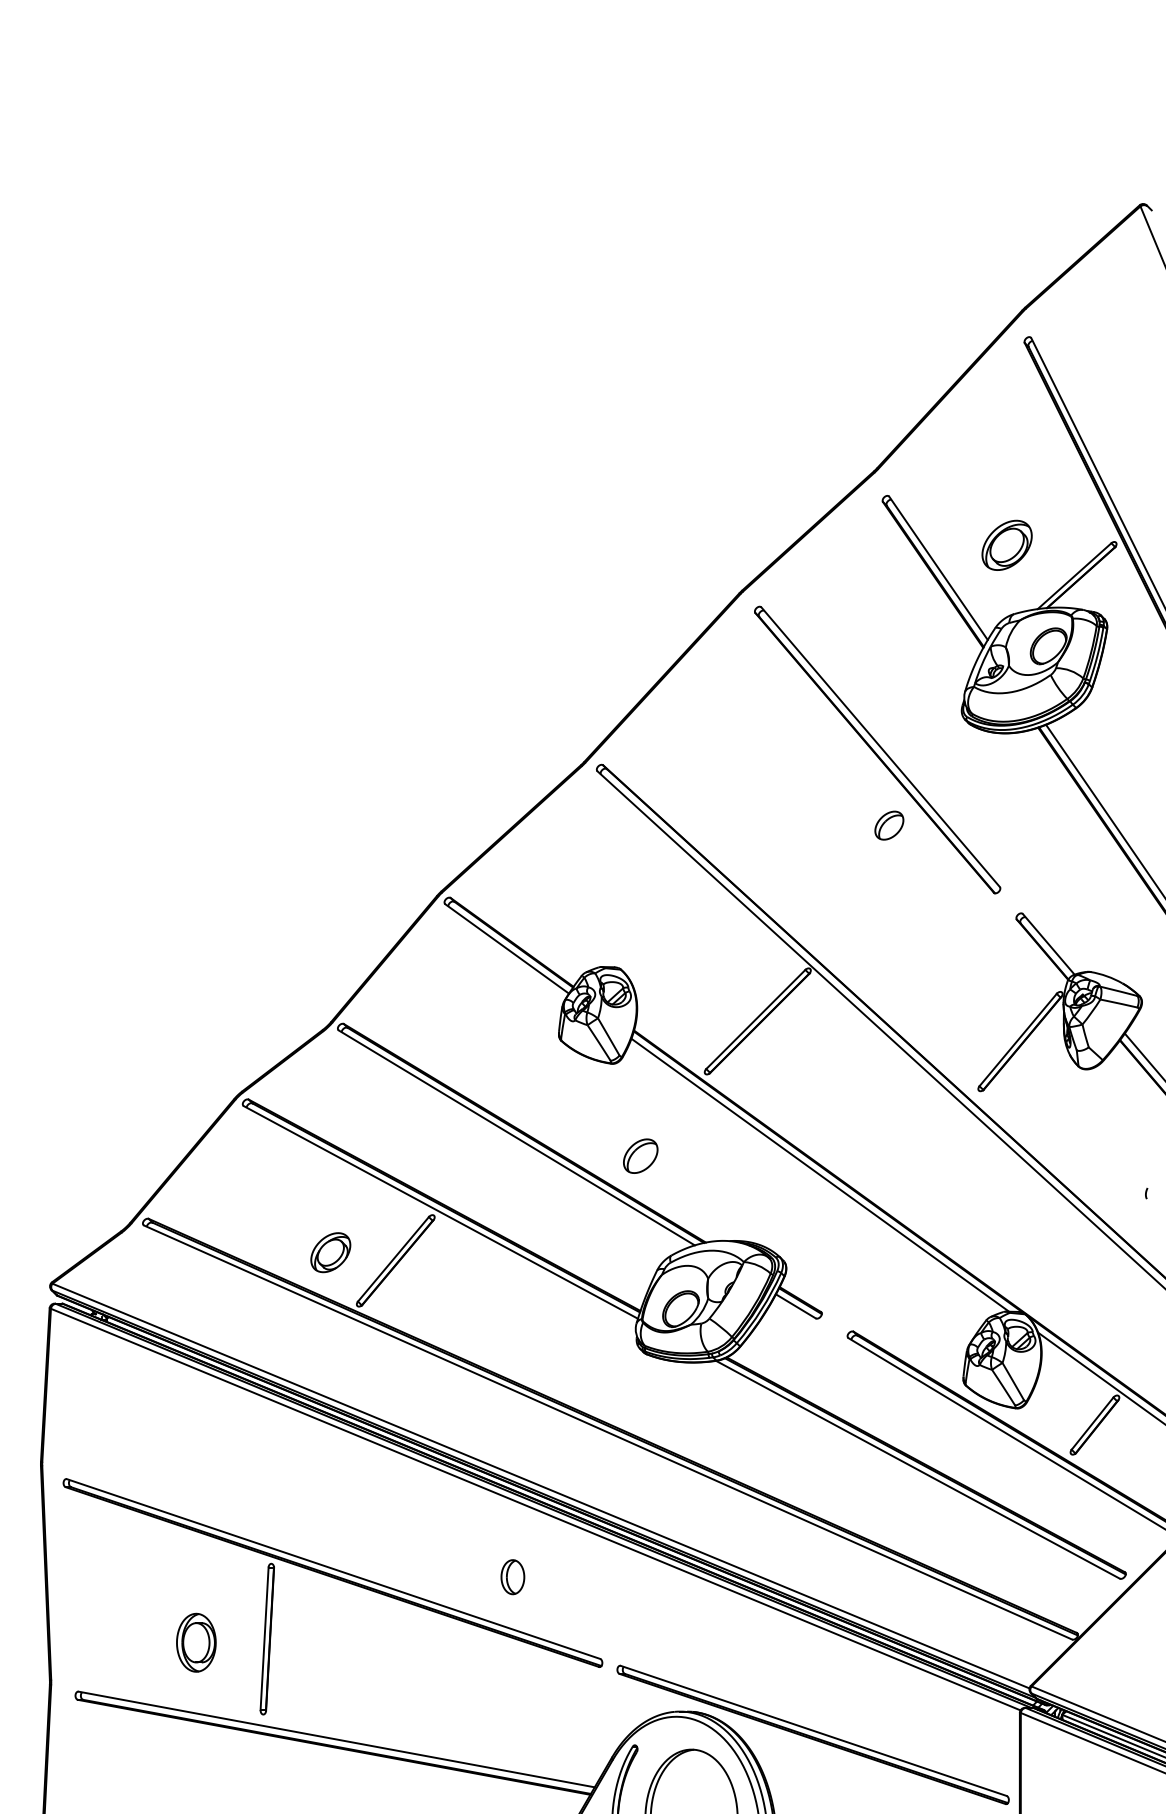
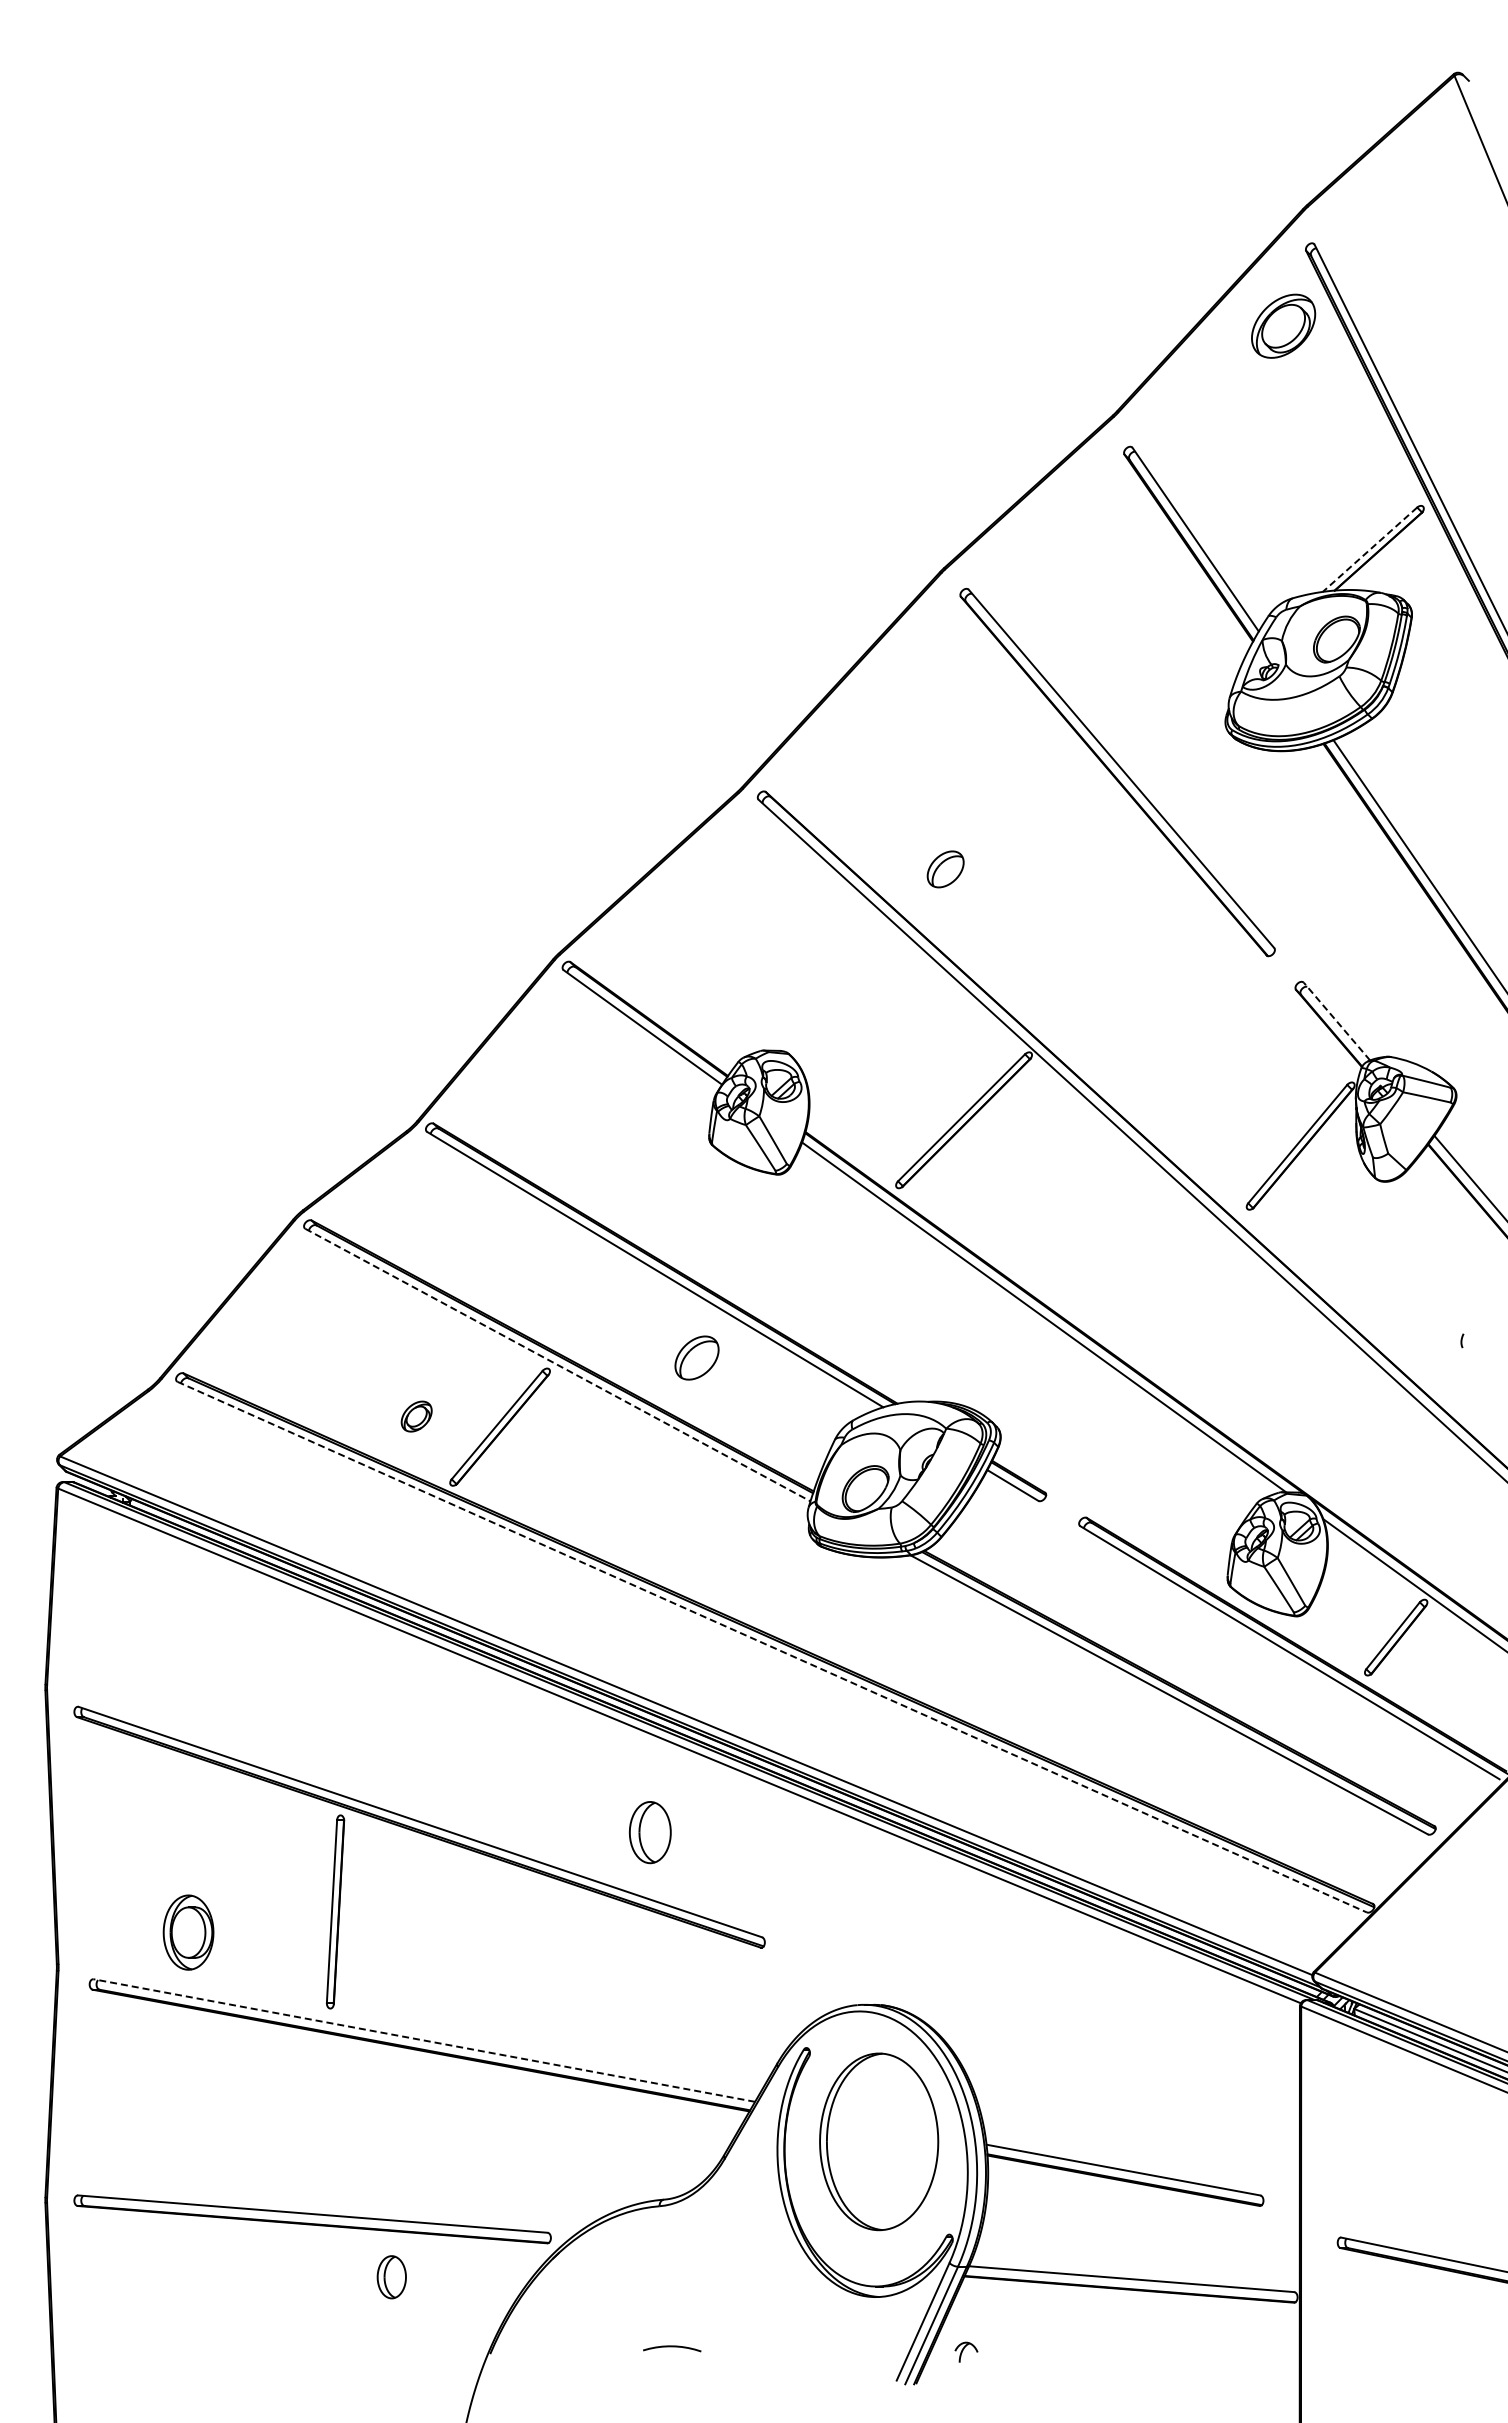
part: (1007, 544) -> (1283, 325), moved
line: (1074, 576) -> (1369, 550), solid -> dashed
part: (889, 825) -> (945, 869), moved
line: (1048, 944) -> (1336, 1021), solid -> dashed
part: (640, 1155) -> (696, 1357), moved
line: (440, 1212) -> (557, 1365), solid -> dashed
part: (330, 1252) -> (416, 1416), size x0.6
line: (608, 1432) -> (772, 1647), solid -> dashed
part: (512, 1577) -> (649, 1832), size x1.4
part: (196, 1642) -> (188, 1932), moved
part: (812, 1734) -> (1034, 2034), removed
line: (335, 1739) -> (423, 2040), solid -> dashed

